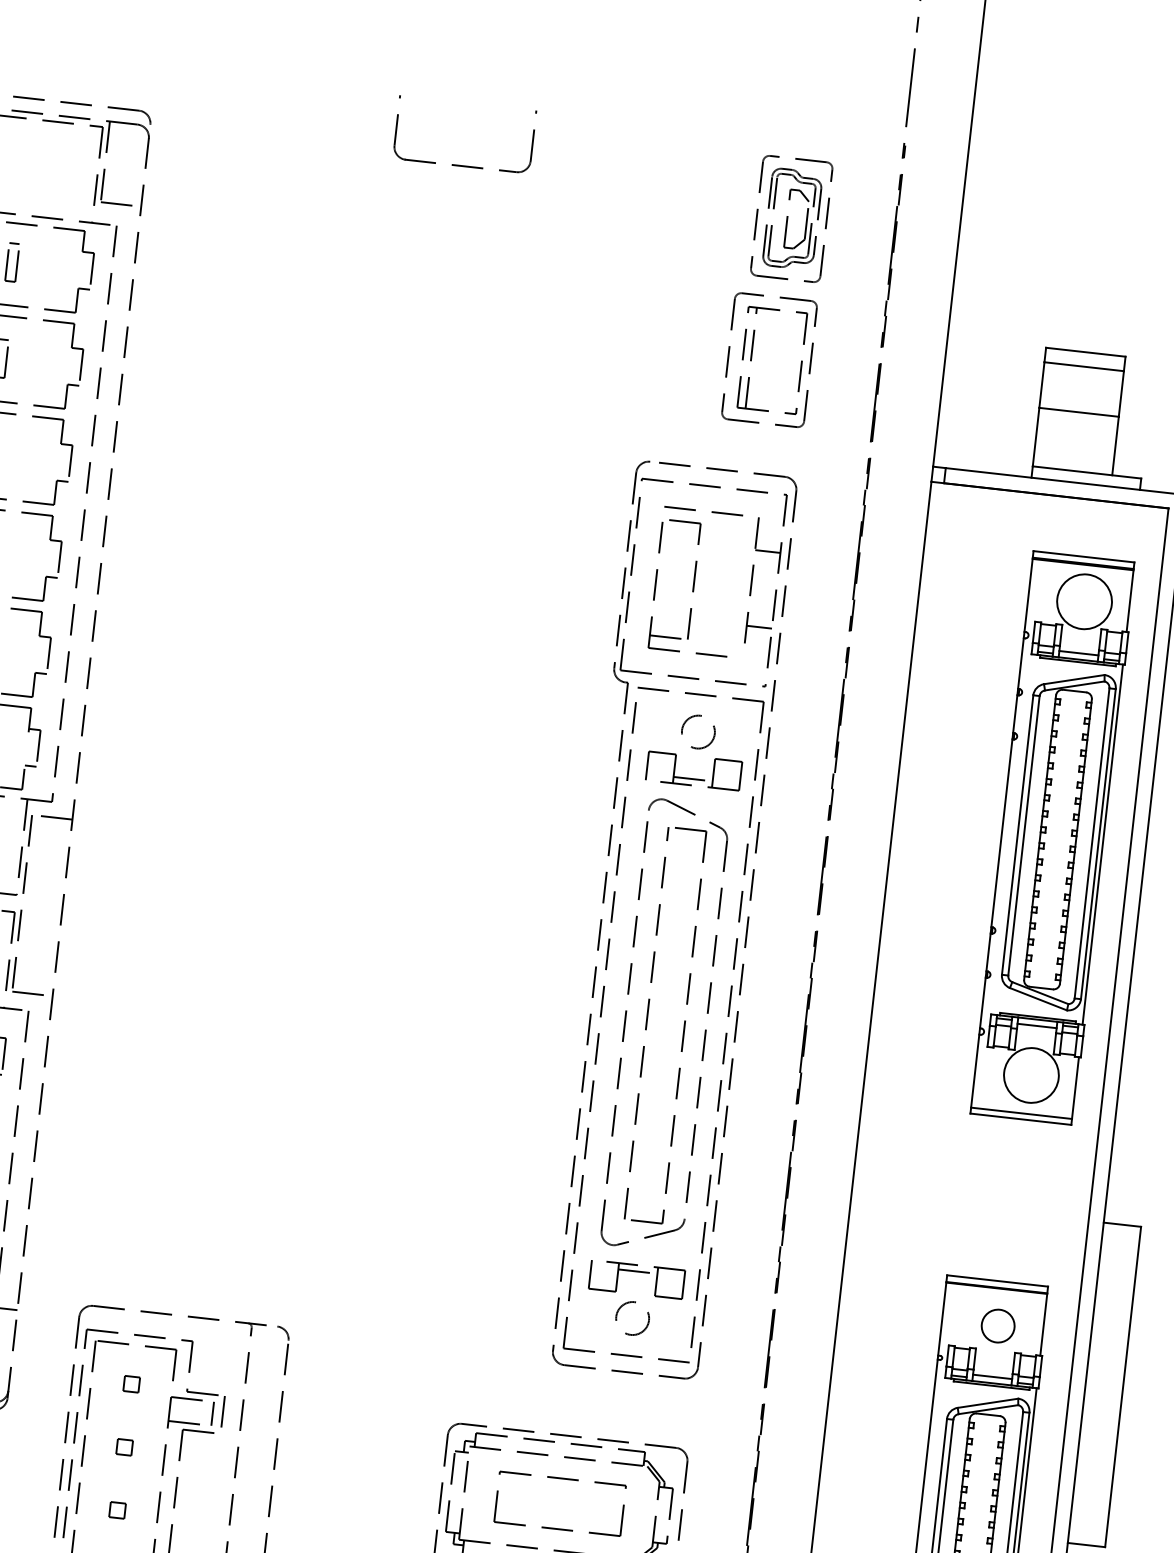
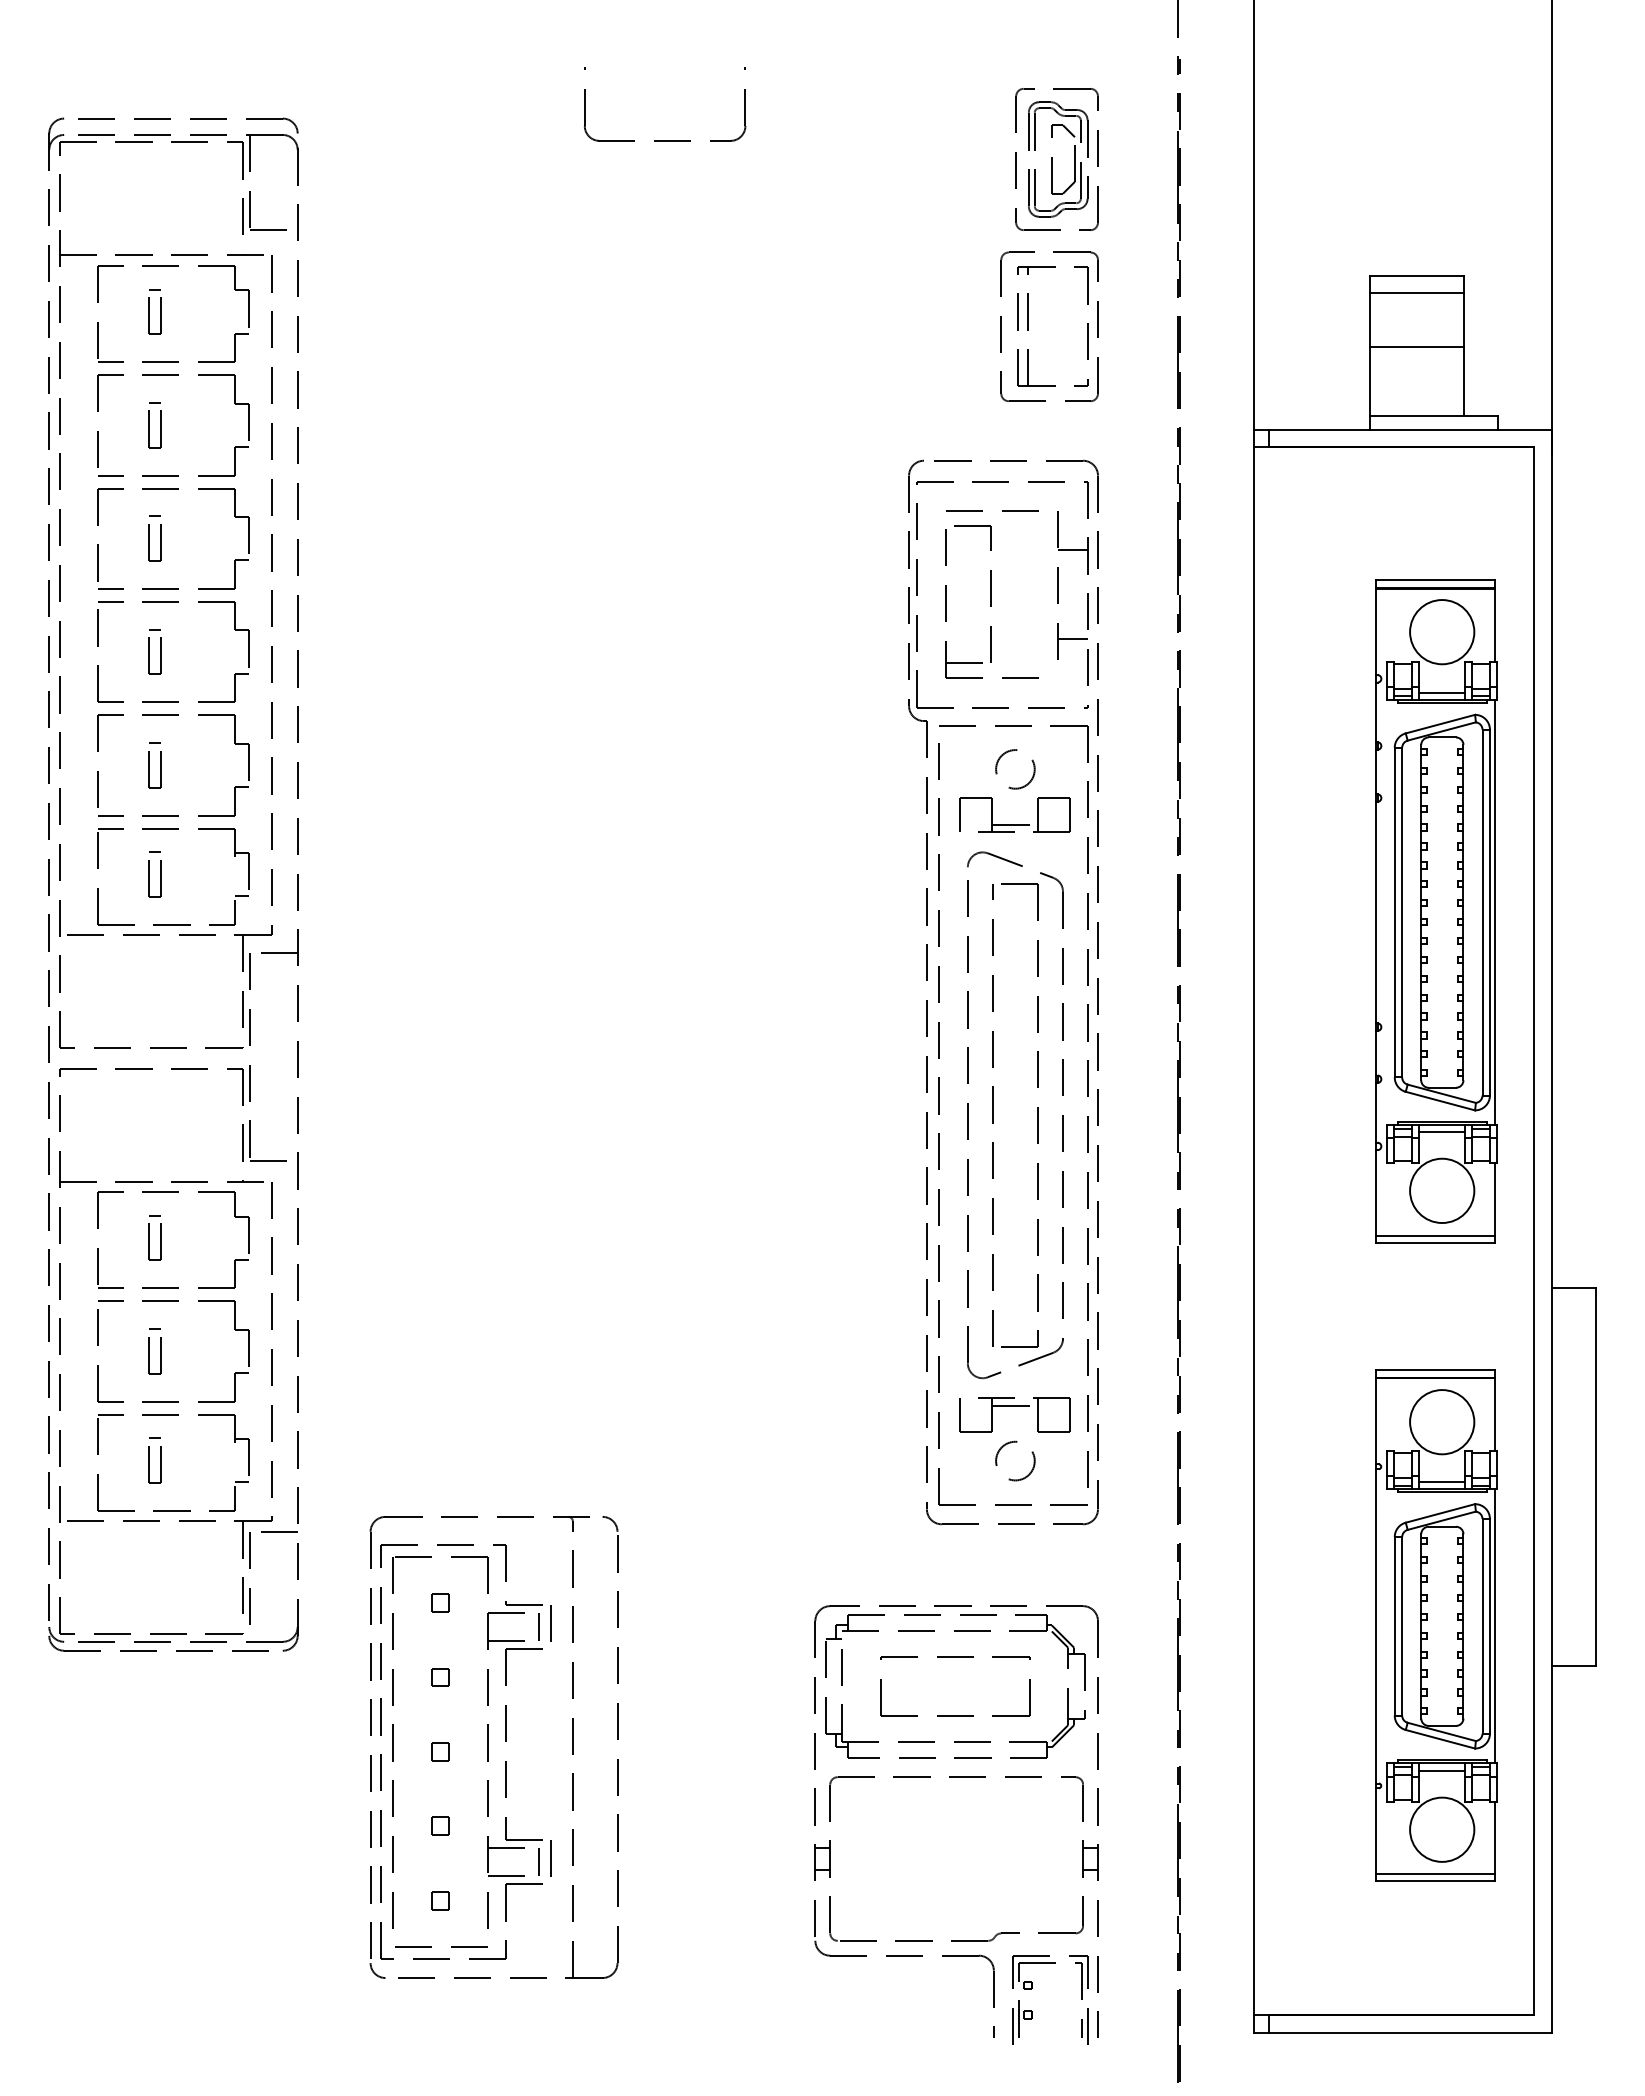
part: (1053, 838) -> (1436, 911), moved
circle: (998, 1326) -> (1442, 1422), size x1.67

